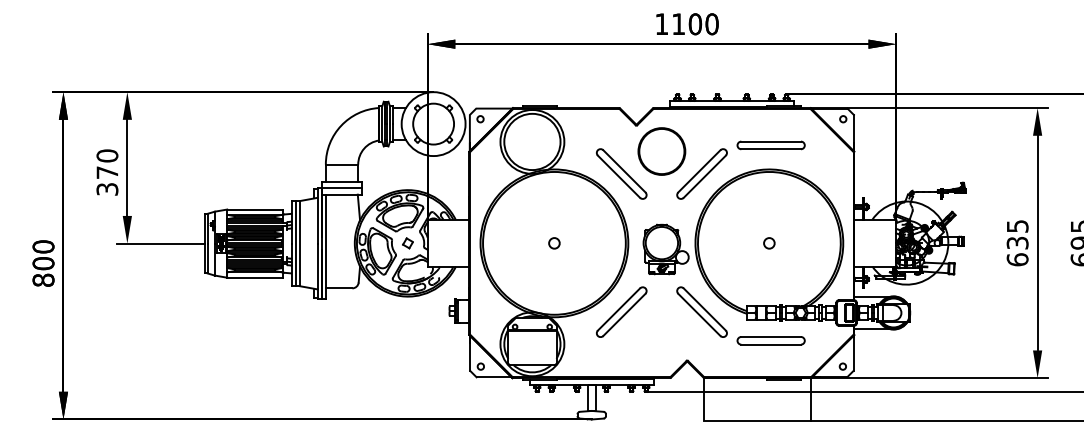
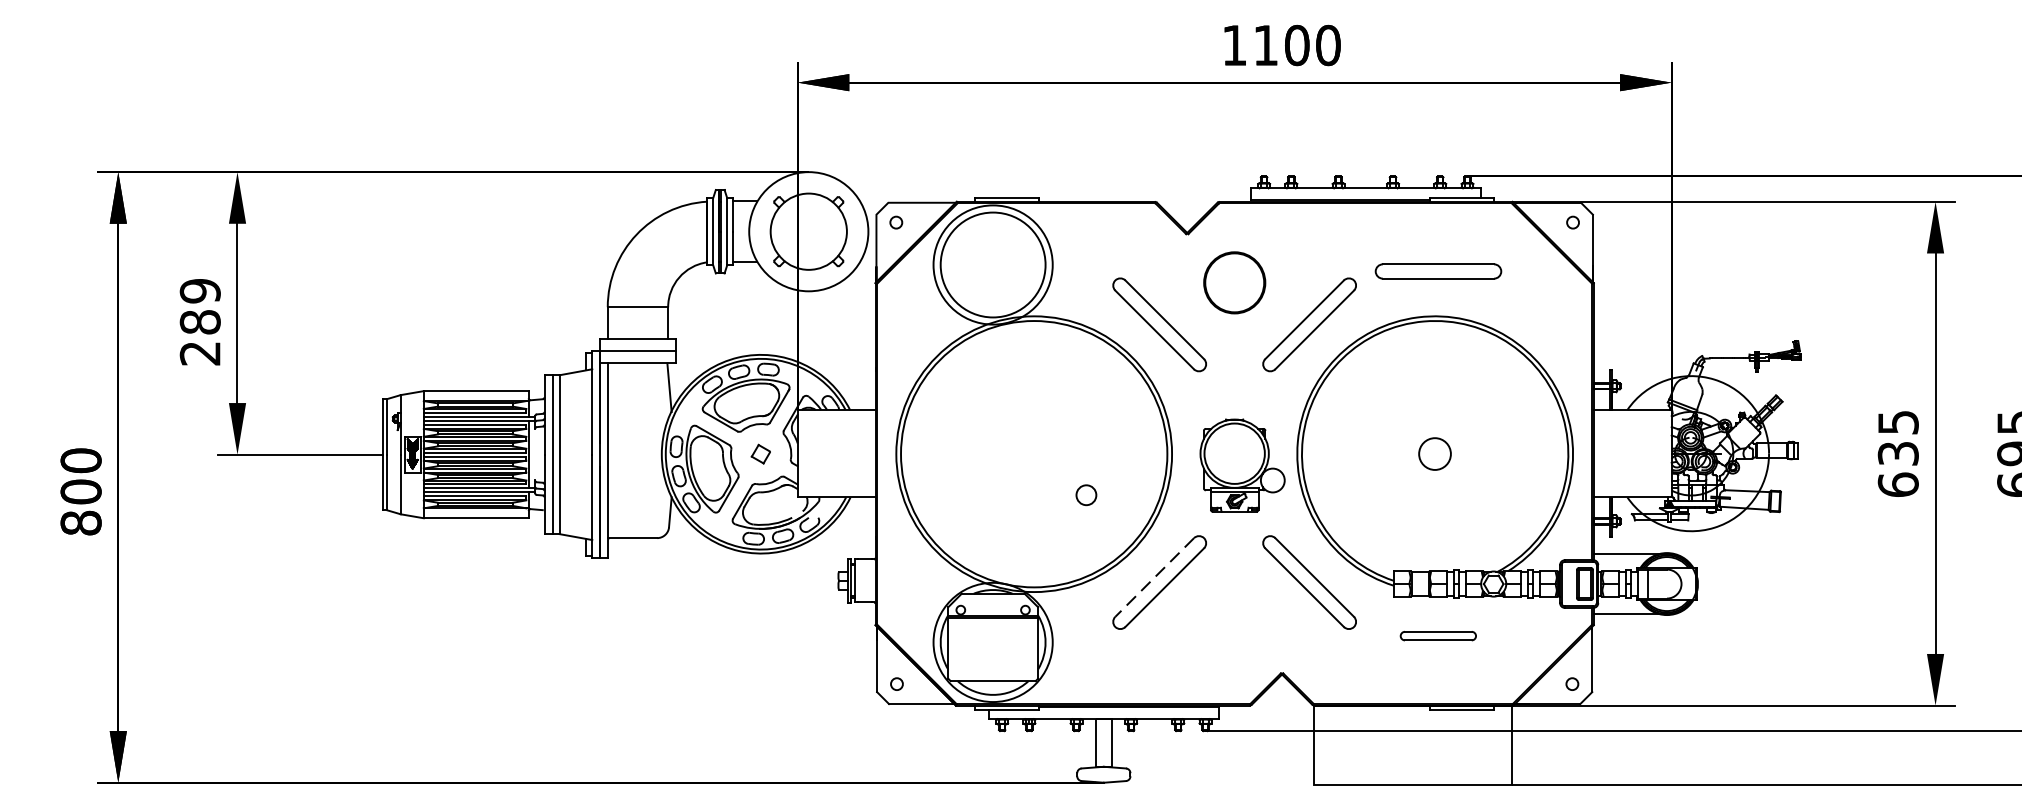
part: (661, 151) -> (1233, 282), size x0.7
text: (107, 172) -> (200, 321), 370 -> 289
circle: (554, 243) -> (1086, 495), moved
circle: (769, 243) -> (1435, 454), size x1.6
line: (619, 309) -> (1155, 577), solid -> dashed
part: (770, 340) -> (1437, 635), size x0.6

